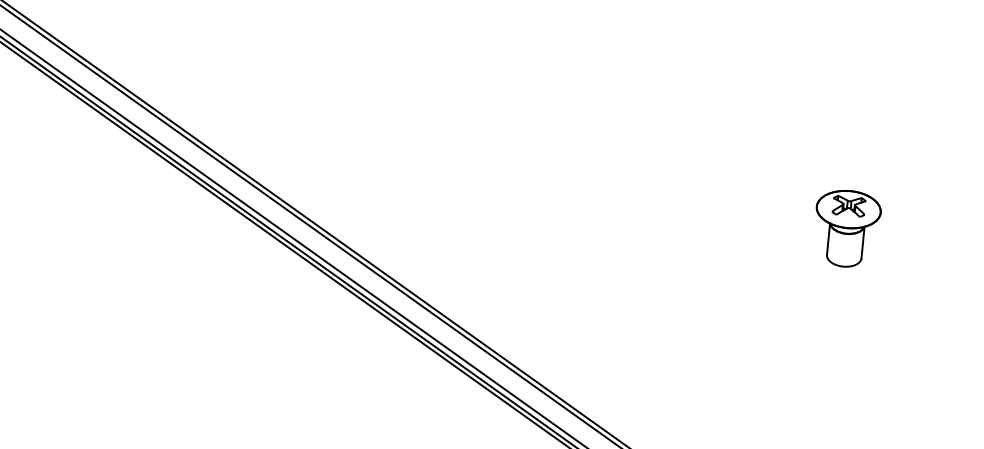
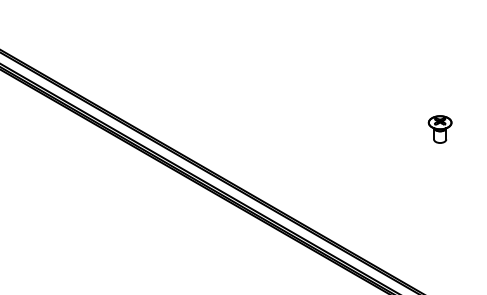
part: (845, 228) -> (439, 129), size x0.71

